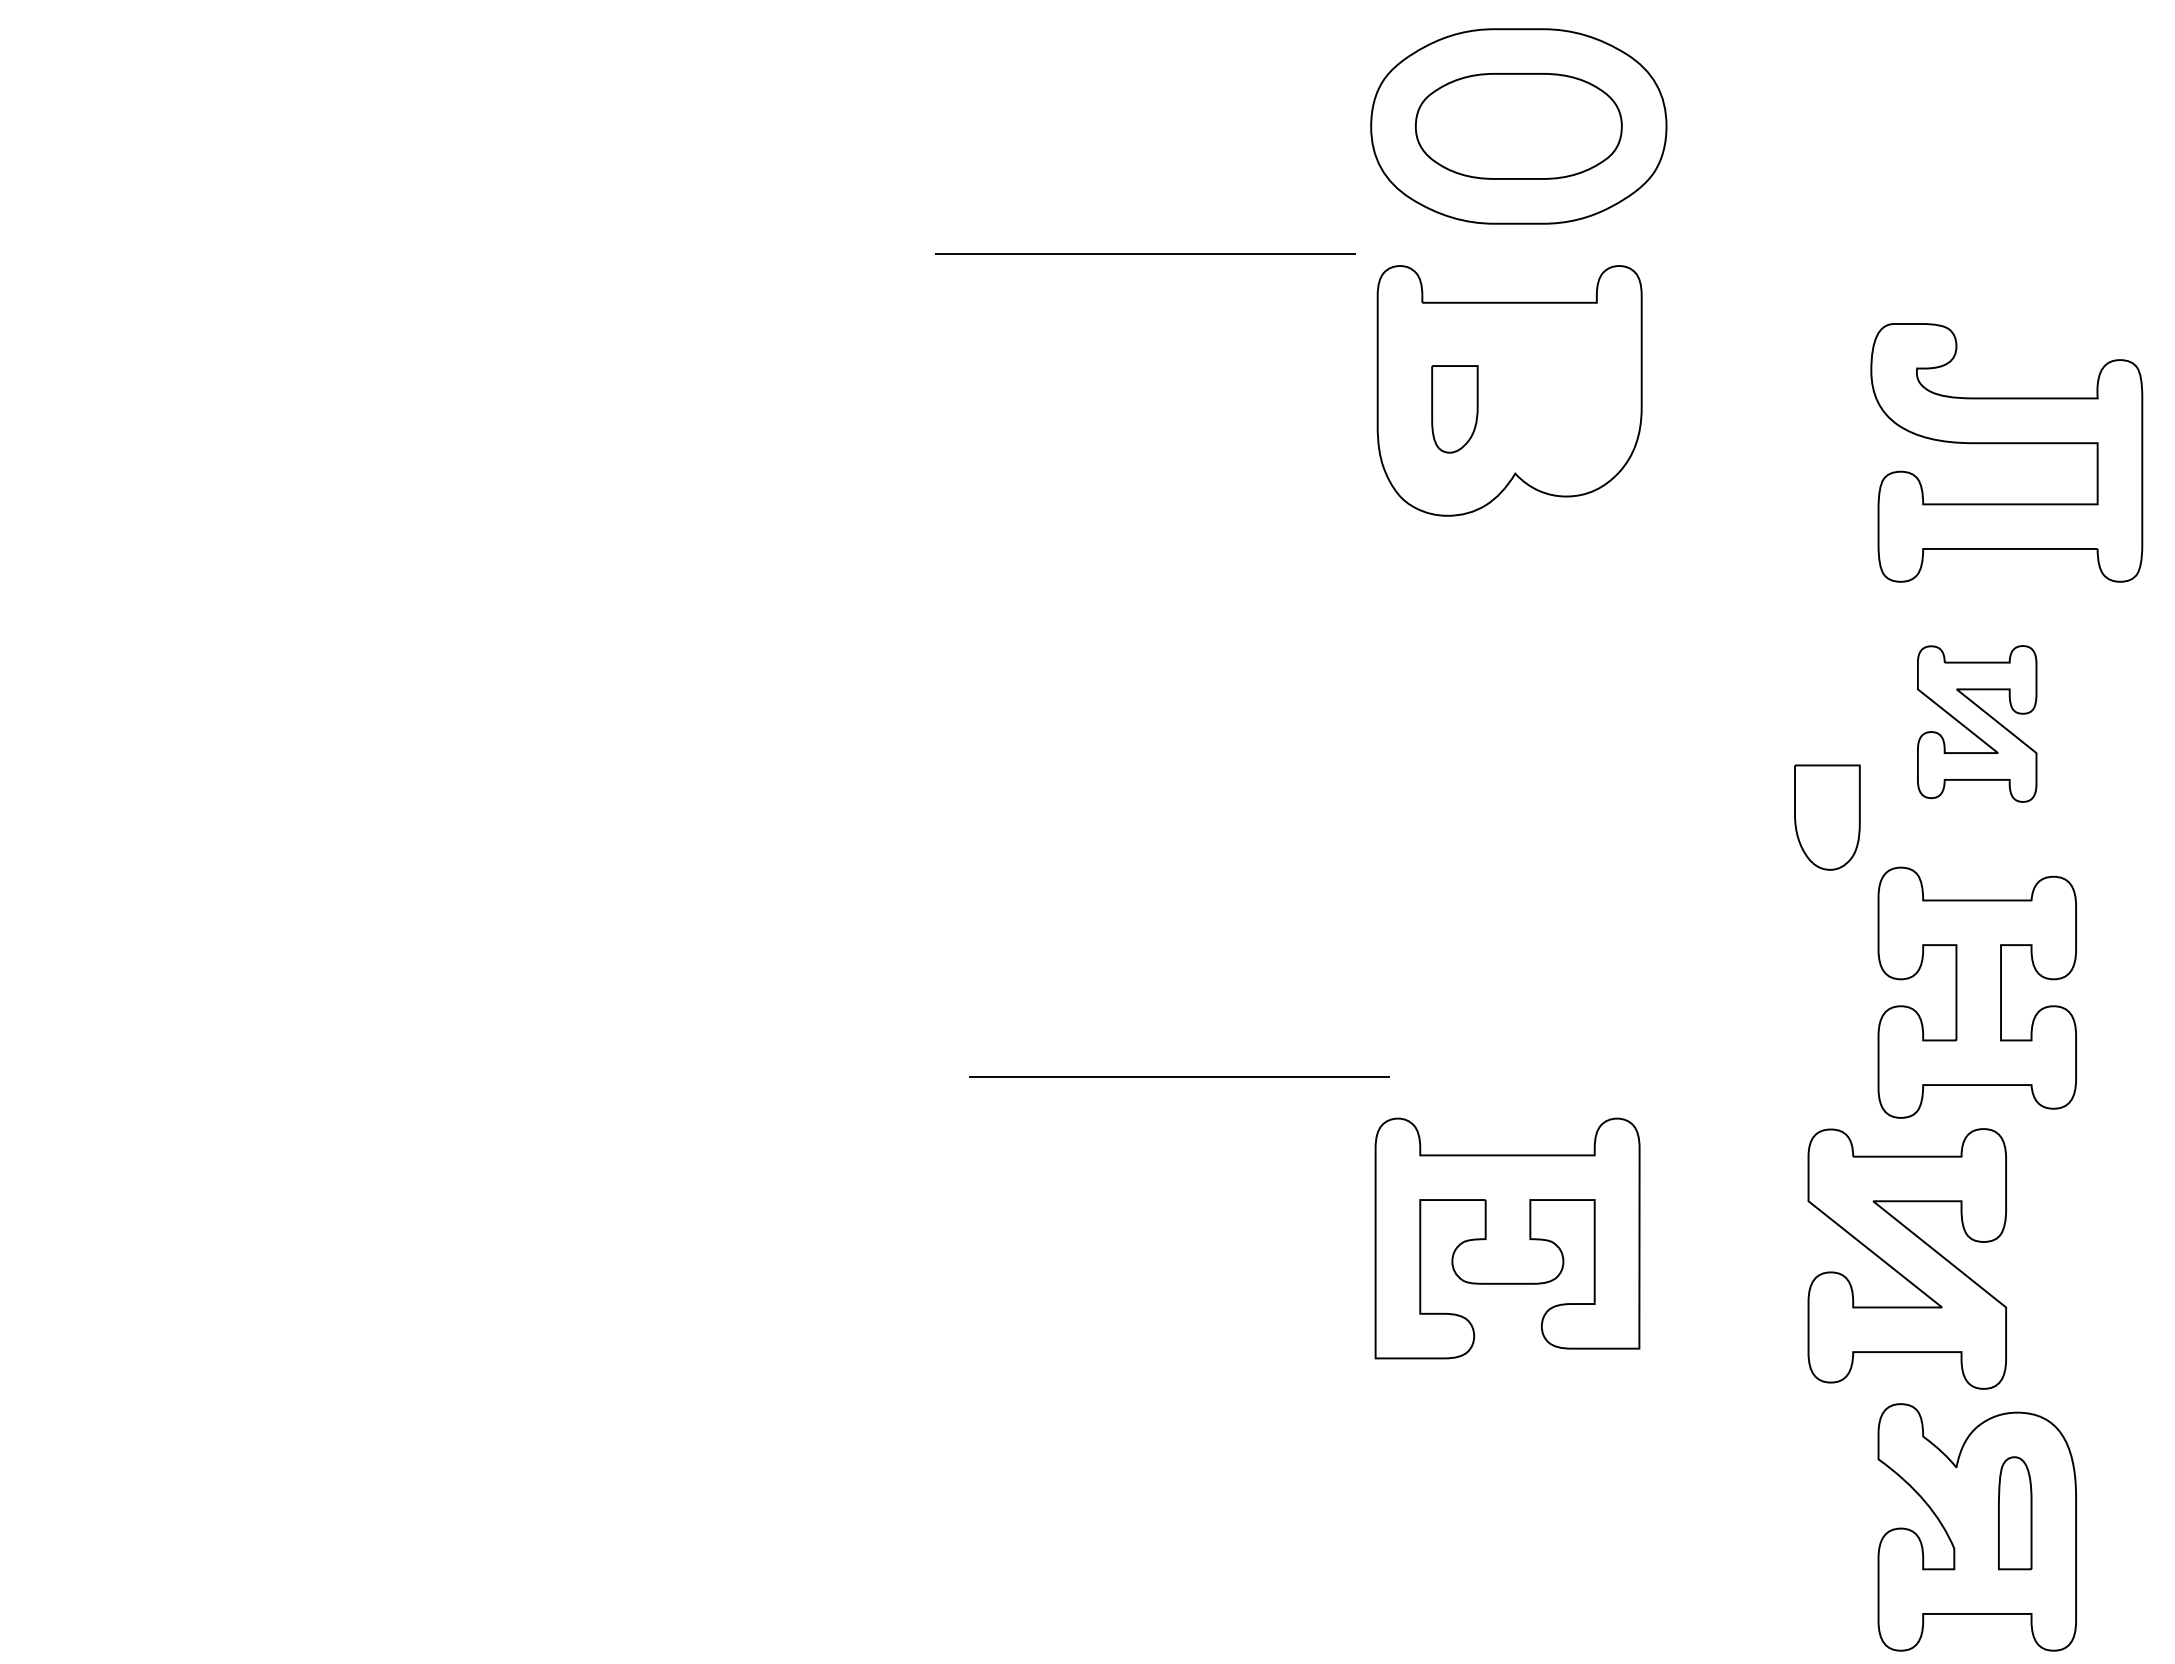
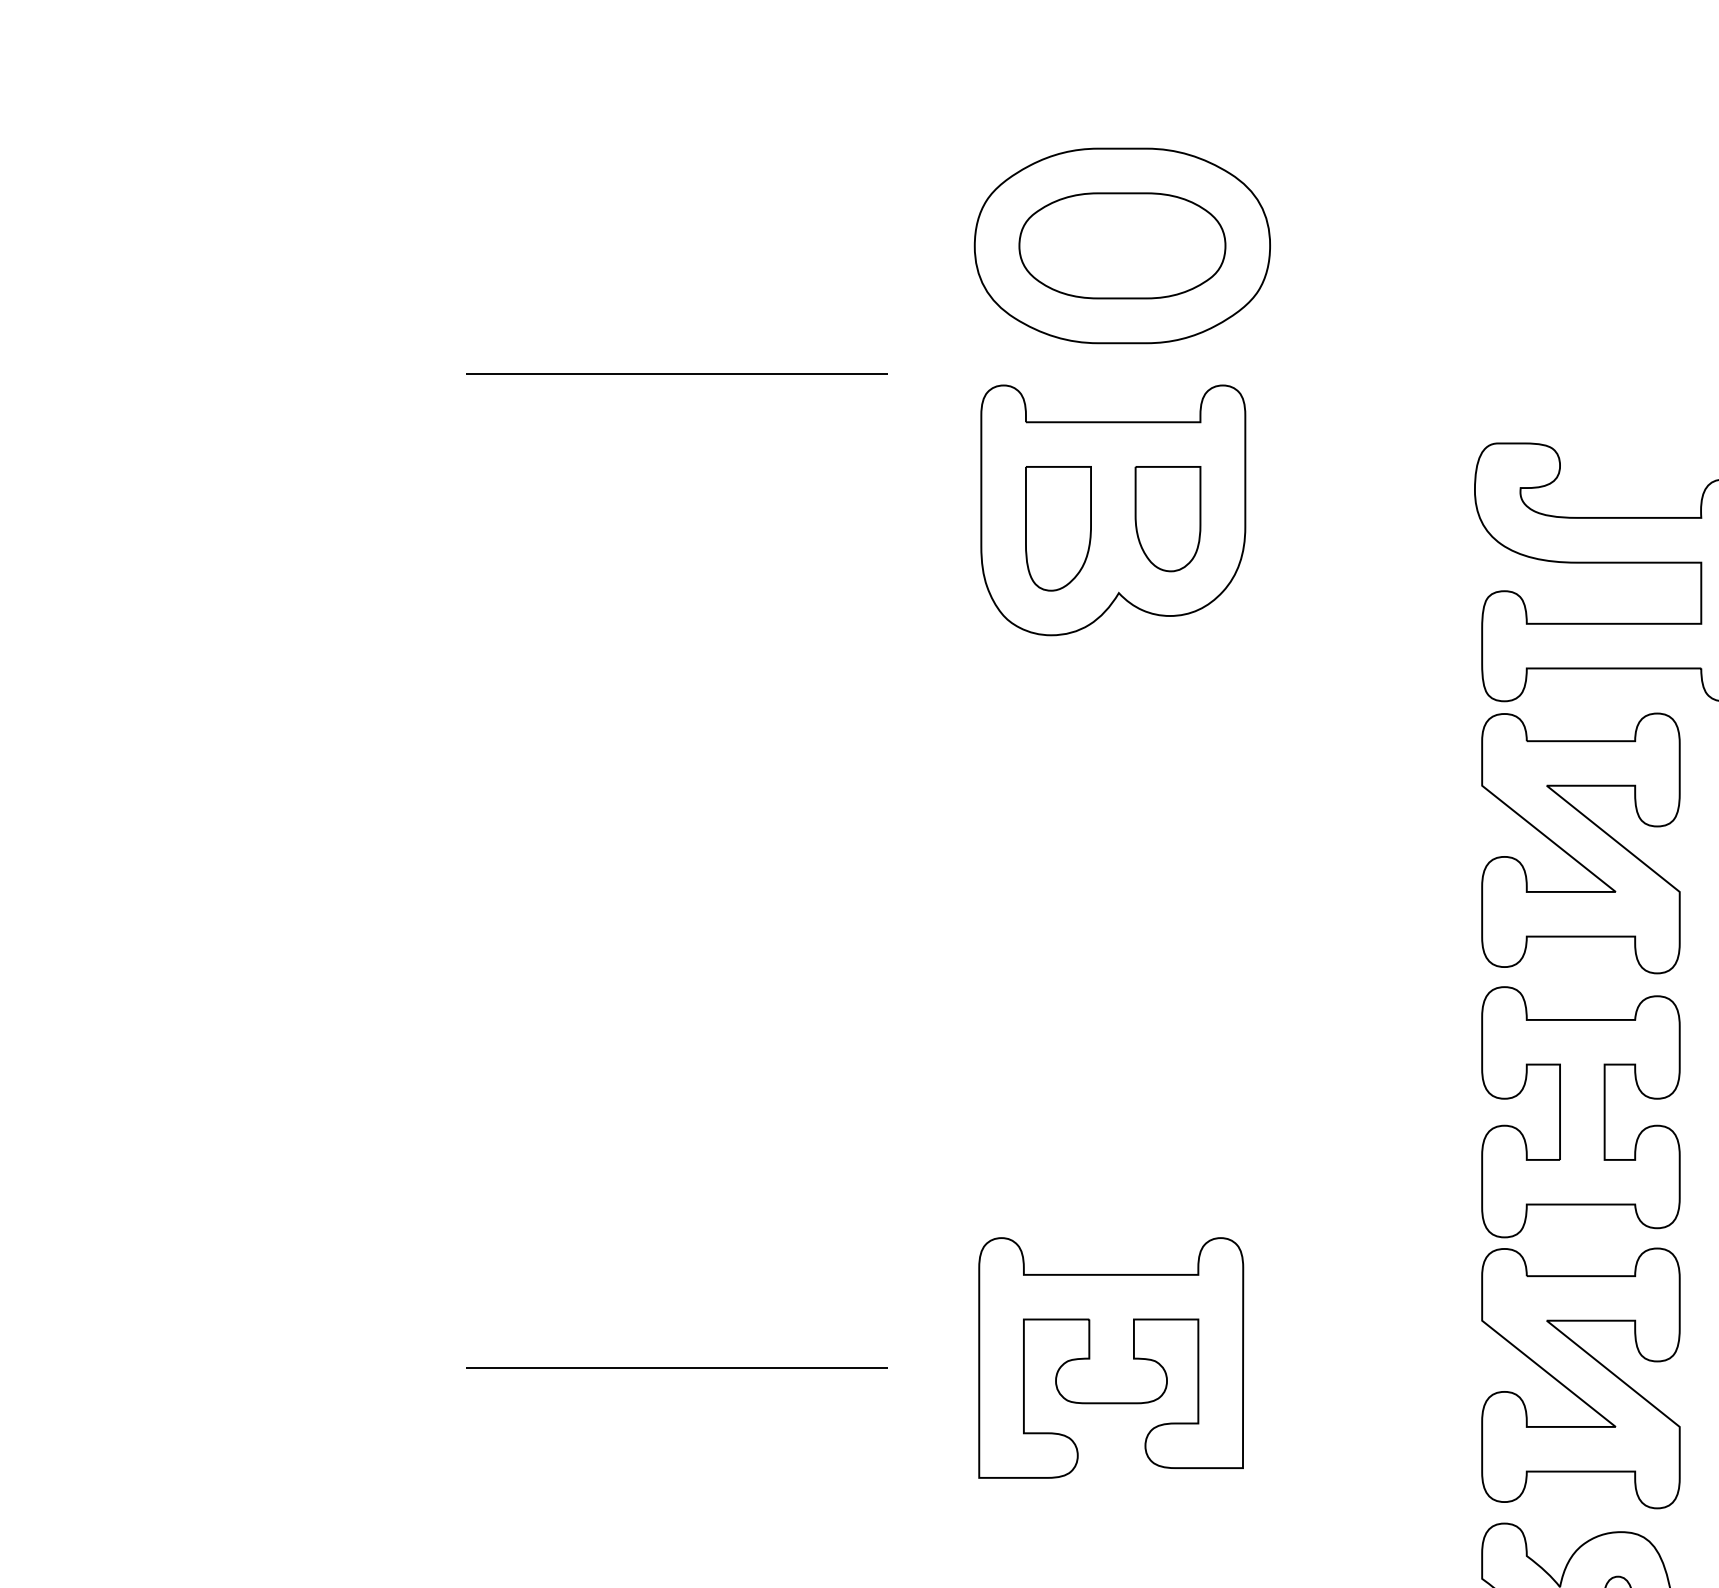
line: (1145, 253) -> (677, 372), moved
part: (1454, 409) -> (1058, 528), size x1.43
part: (1976, 723) -> (1580, 842), size x1.67
part: (1827, 817) -> (1168, 518), moved
line: (1179, 1076) -> (677, 1367), moved
part: (1906, 1258) -> (1580, 1377), moved

